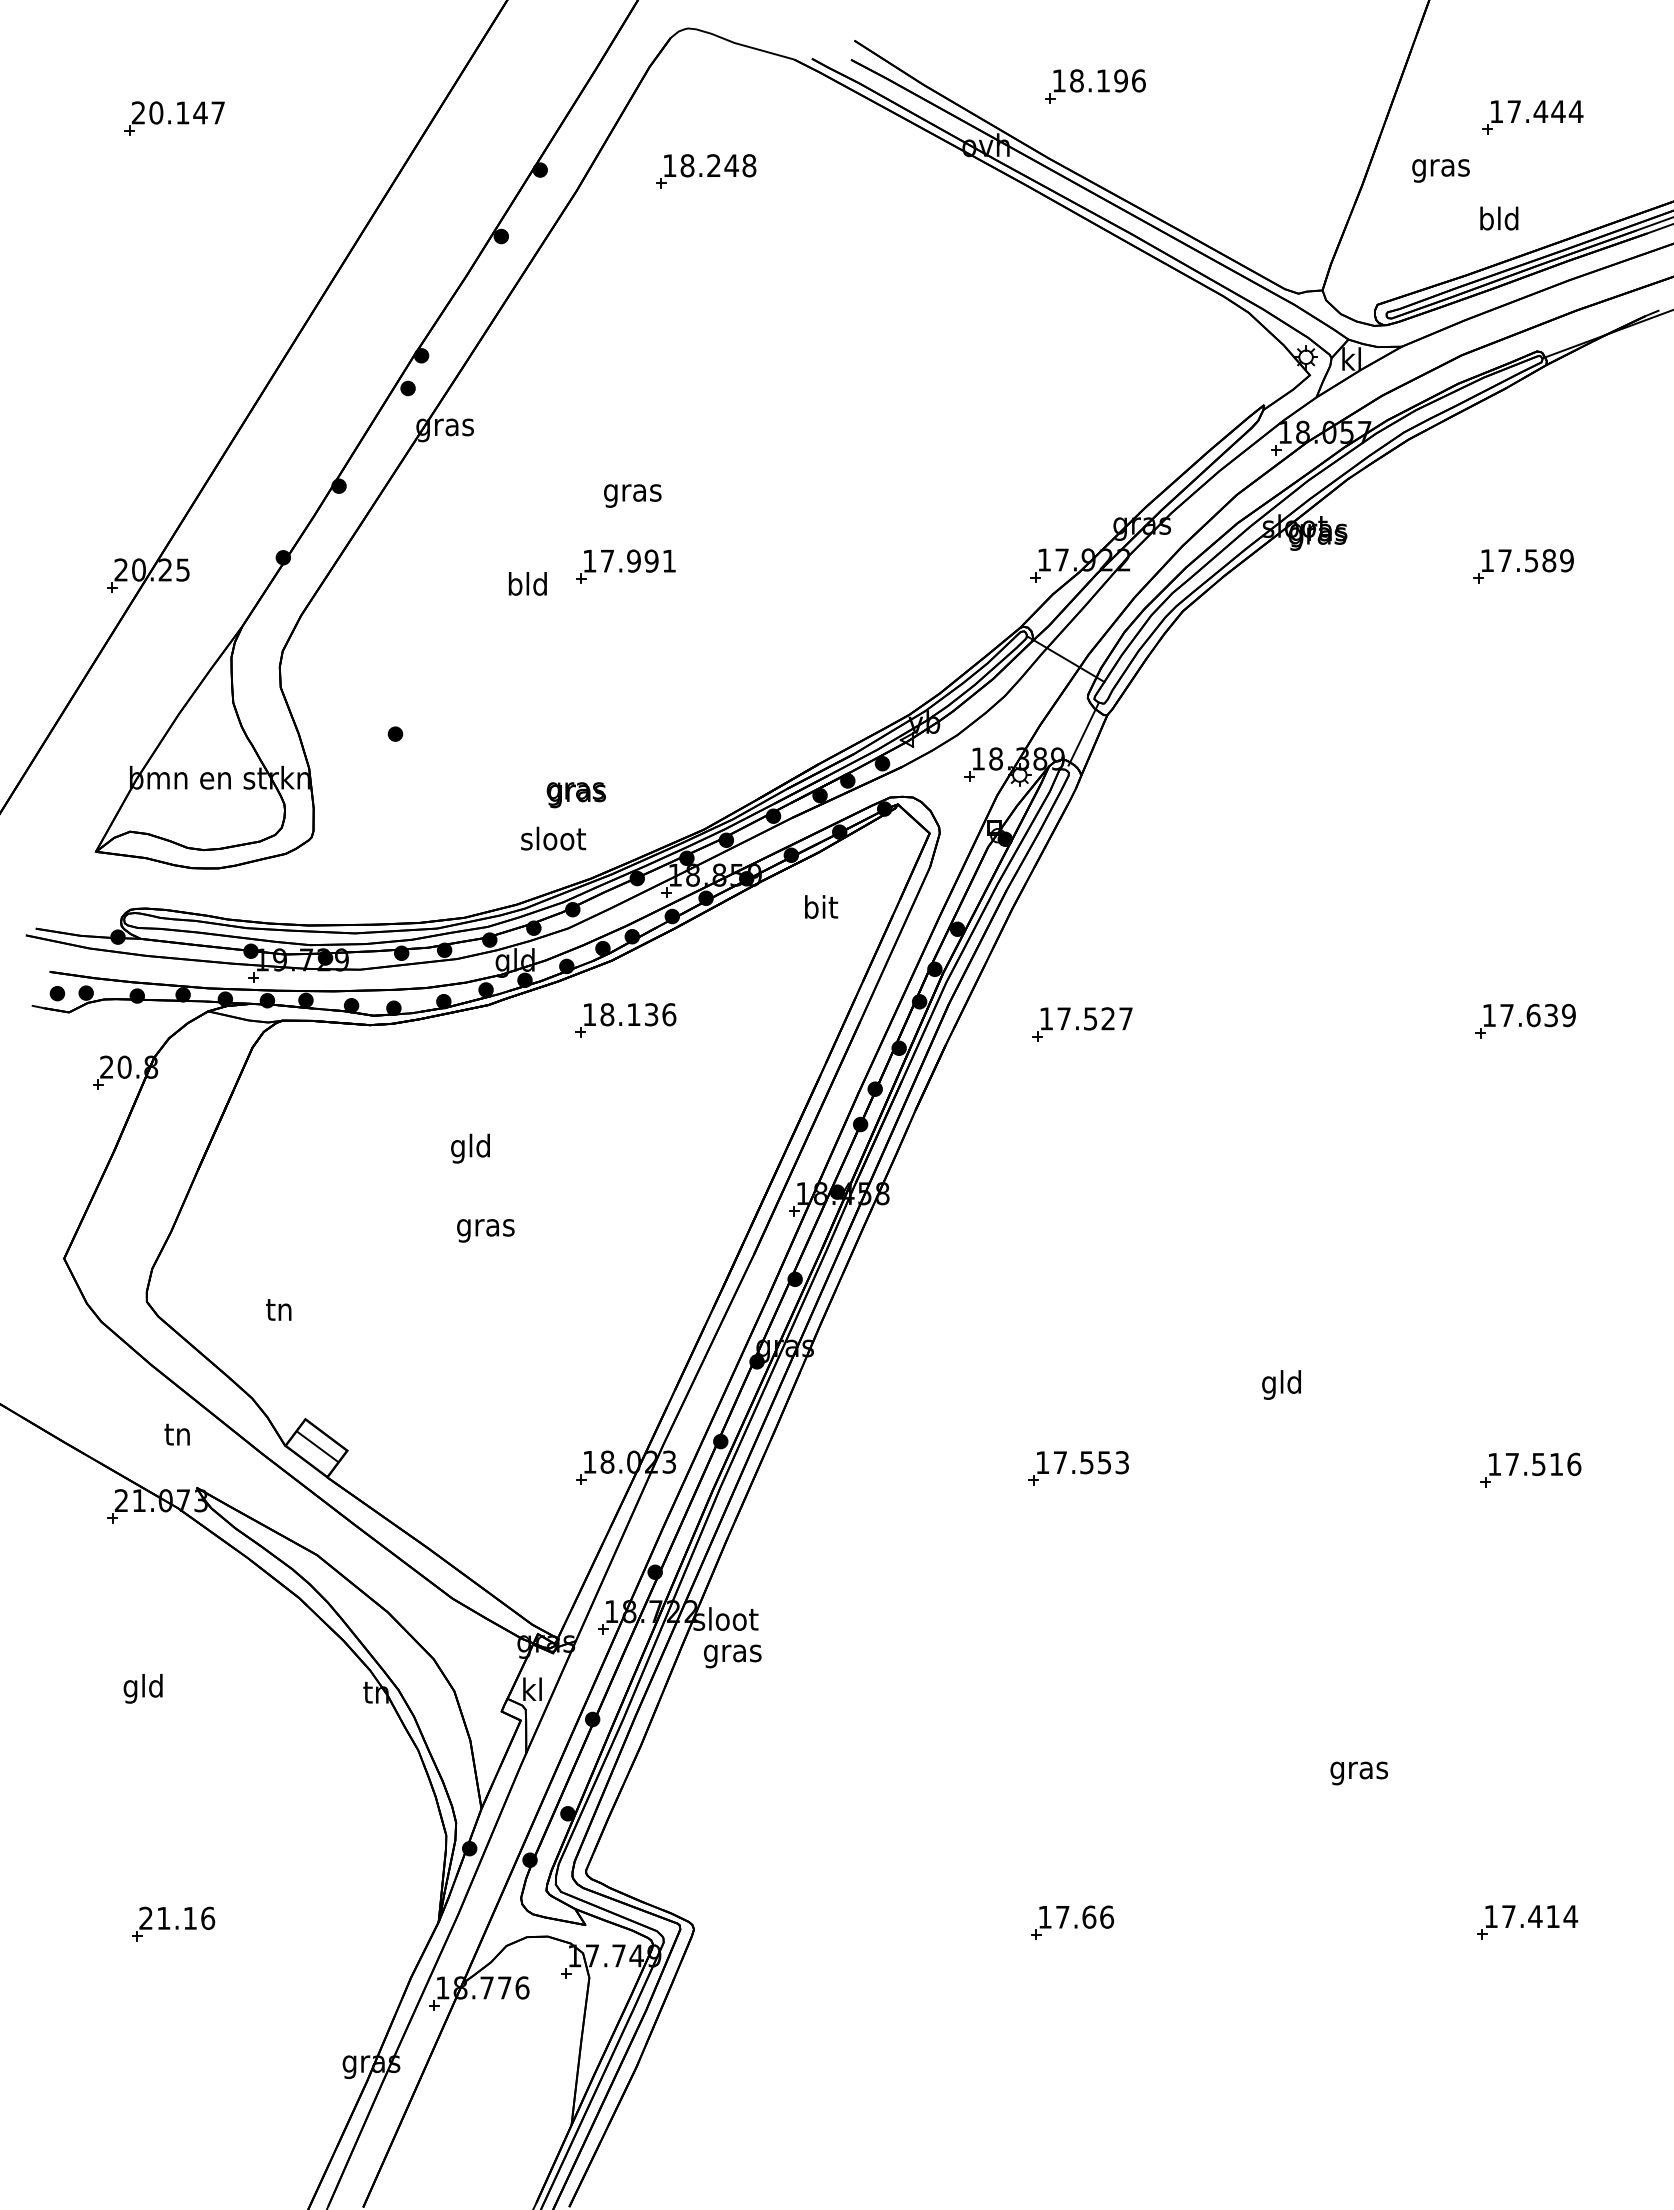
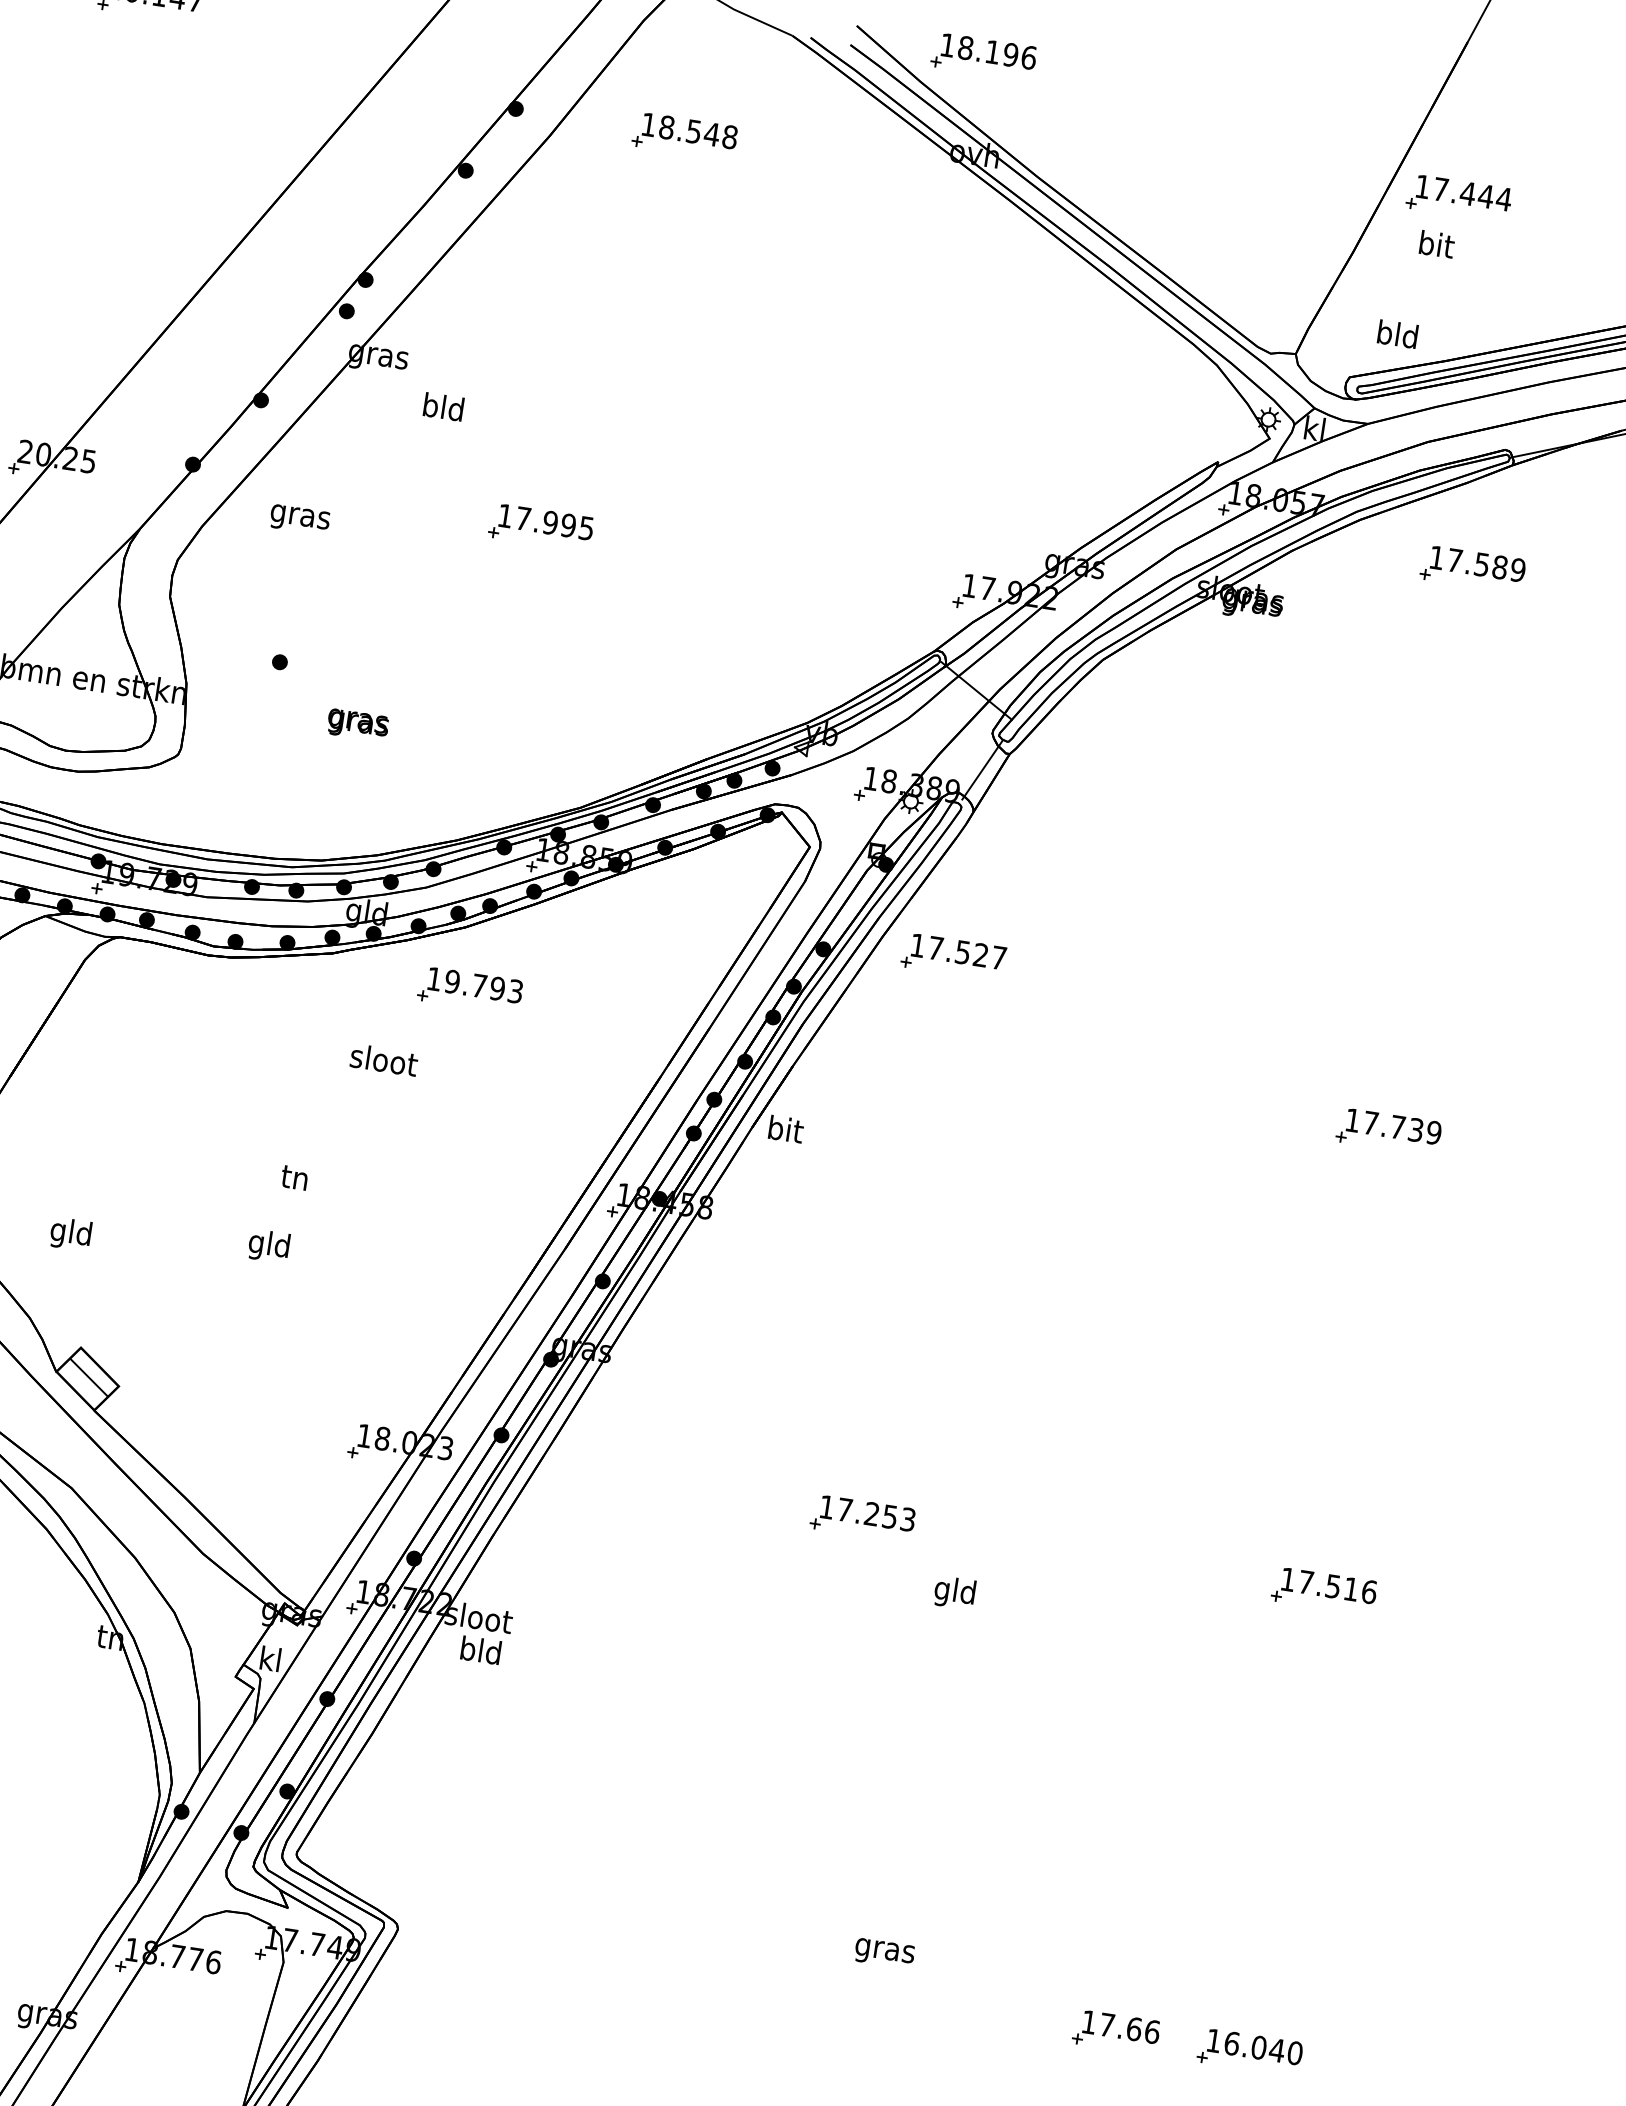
part: (1095, 86) -> (983, 56), moved
part: (1532, 117) -> (1458, 198), moved
text: (713, 165) -> (693, 131), 18.248 -> 18.548
text: (1440, 167) -> (1435, 246), gras -> bit
text: (1499, 218) -> (1398, 334), moved
text: (632, 495) -> (299, 519), moved
text: (668, 560) -> (585, 527), 17.991 -> 17.995
part: (1523, 566) -> (1472, 569), moved
text: (527, 583) -> (443, 406), moved
text: (575, 795) -> (356, 725), moved
text: (553, 838) -> (384, 1059), moved
text: (821, 906) -> (786, 1128), moved
text: (638, 1014) -> (484, 986), 18.136 -> 19.793
text: (1533, 1015) -> (1397, 1127), 17.639 -> 17.739
part: (1082, 1024) -> (953, 956), moved
text: (470, 1148) -> (268, 1246), moved
text: (485, 1228) -> (294, 1181), gras -> tn
text: (278, 1312) -> (70, 1234), tn -> gld
text: (1281, 1384) -> (954, 1592), moved
text: (1086, 1462) -> (871, 1513), 17.553 -> 17.253
text: (732, 1653) -> (480, 1653), gras -> bld
text: (1359, 1773) -> (884, 1953), moved
text: (1540, 1916) -> (1264, 2048), 17.414 -> 16.040
part: (1072, 1922) -> (1116, 2031), moved

